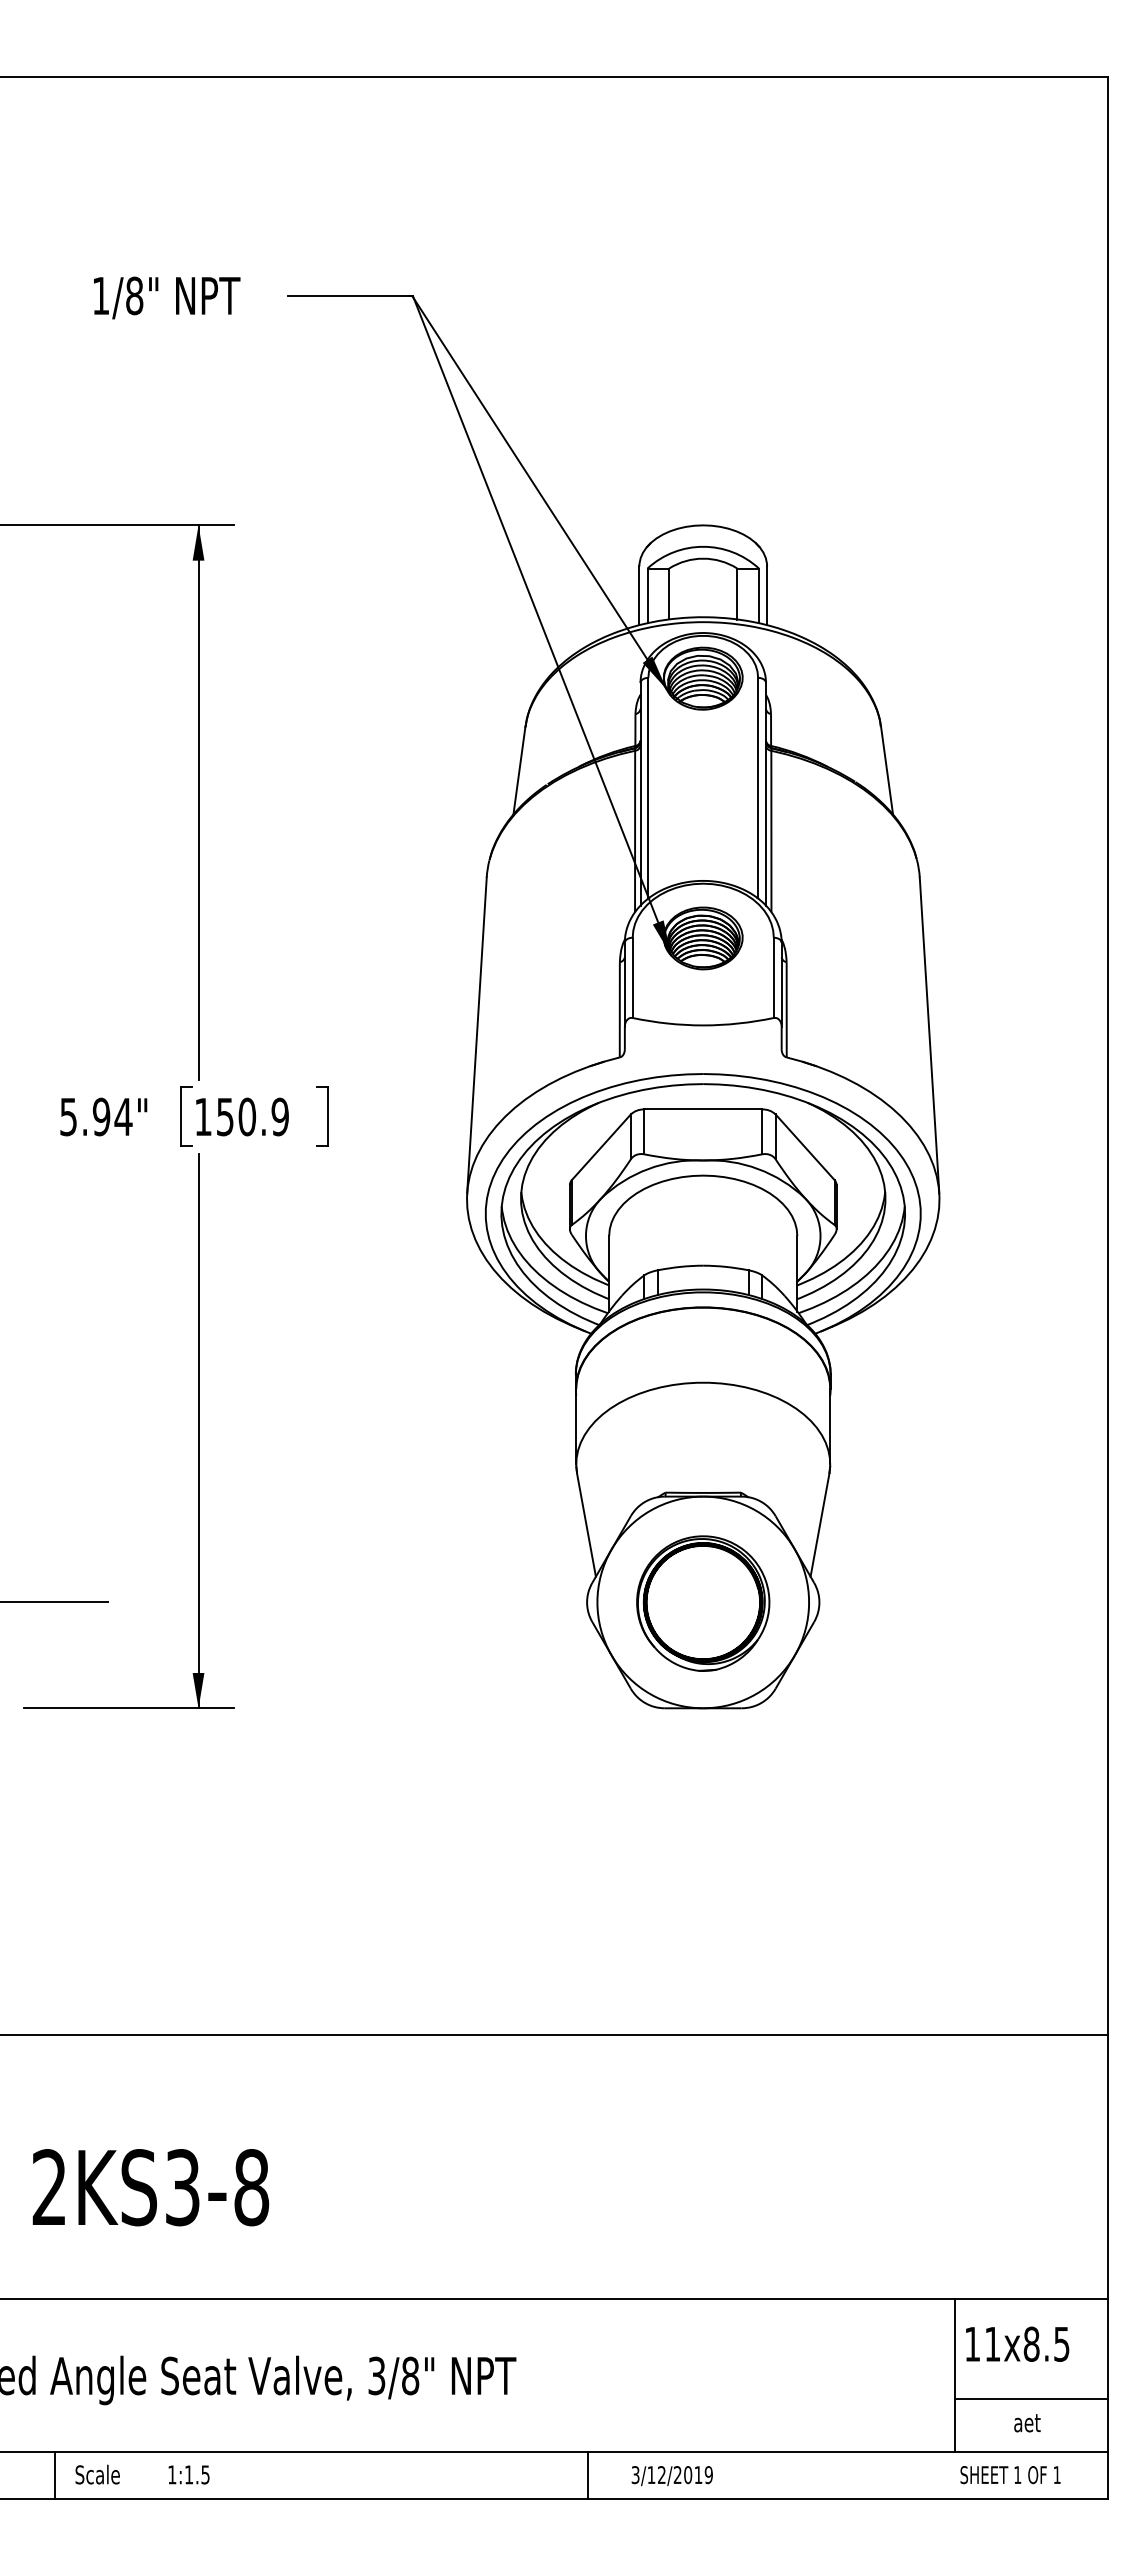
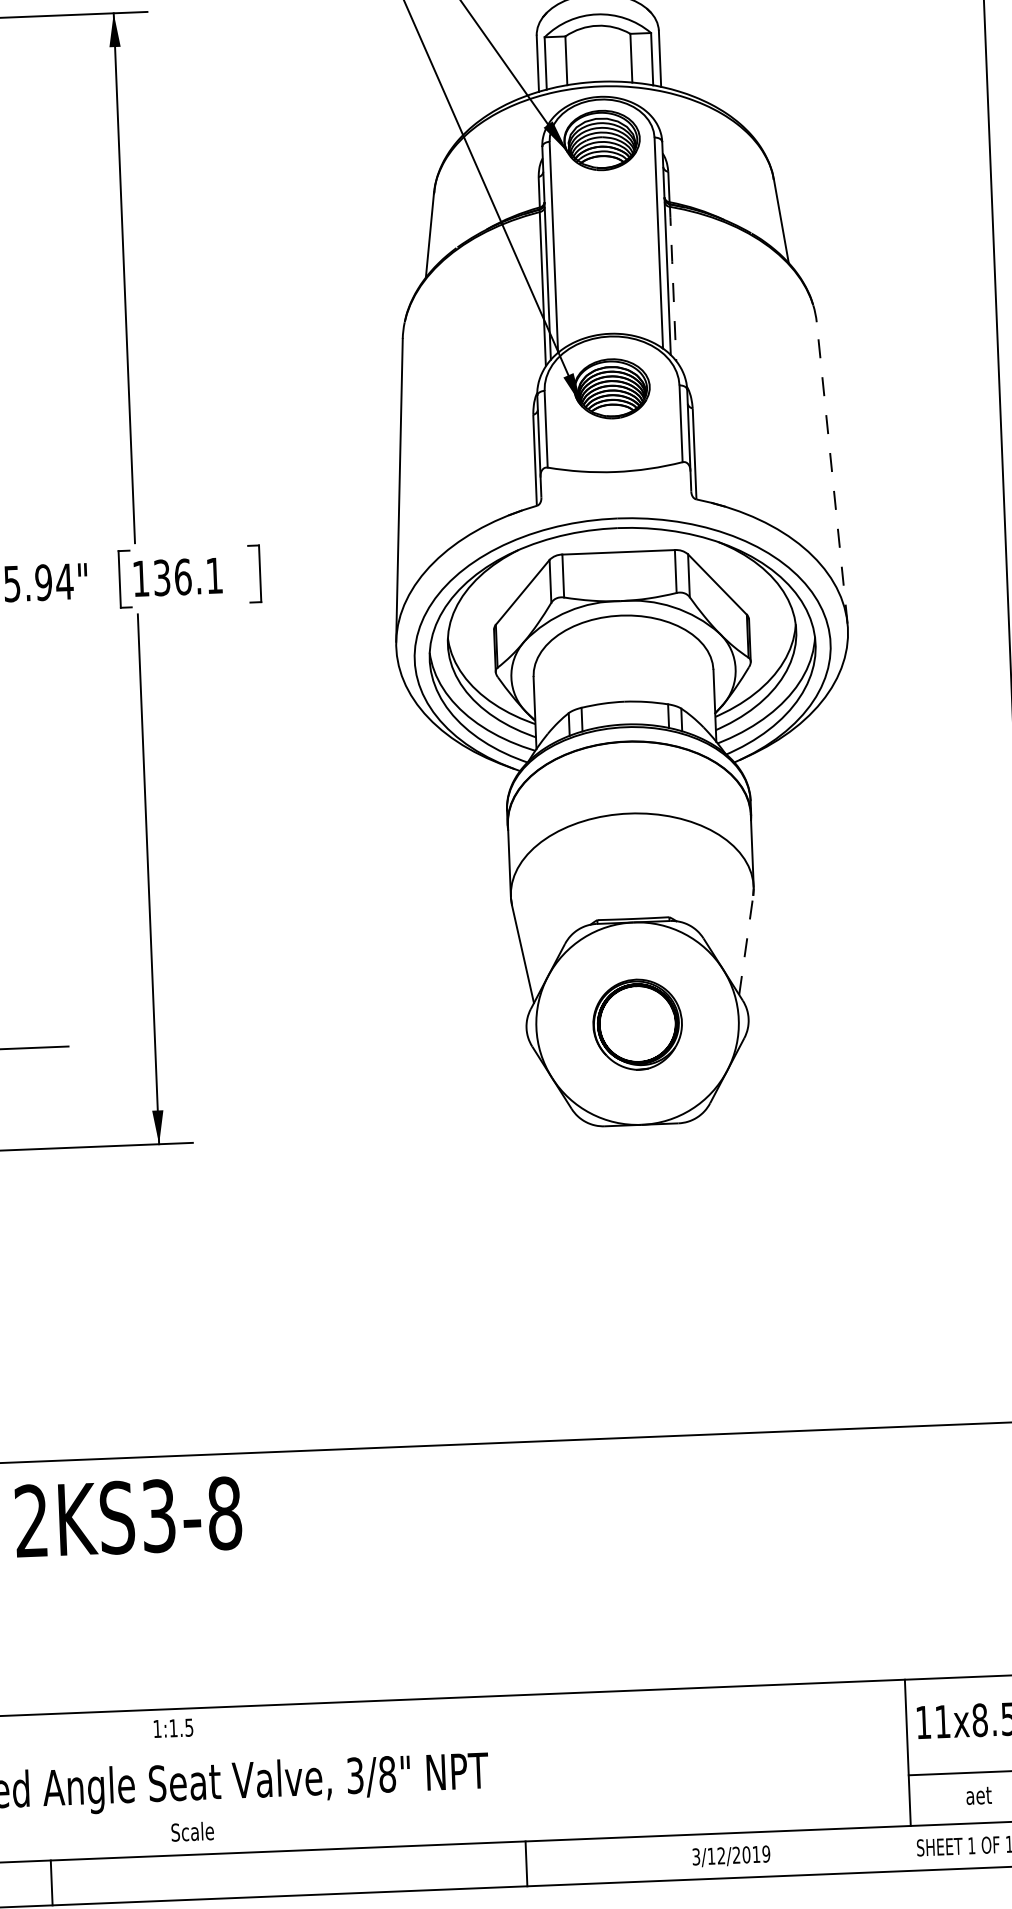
line: (771, 830) -> (673, 283), solid -> dashed
line: (929, 1034) -> (832, 471), solid -> dashed
text: (252, 1116) -> (188, 576), 150.9 -> 136.1
line: (820, 1524) -> (746, 944), solid -> dashed
part: (703, 1603) -> (637, 1024), size x0.7
text: (150, 2187) -> (128, 1517), moved
text: (97, 2474) -> (192, 1831), moved
text: (188, 2474) -> (172, 1727), moved
line: (587, 2474) -> (525, 1863), moved
text: (671, 2476) -> (730, 1856), moved

